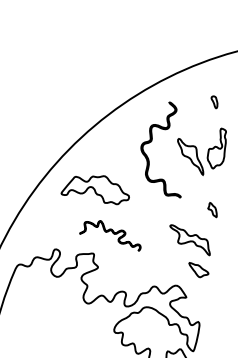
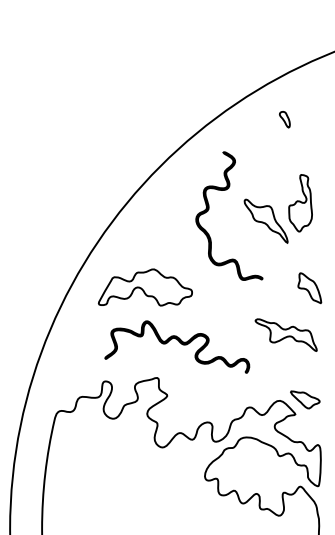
part: (214, 102) -> (284, 119), moved
part: (212, 210) -> (309, 288), size x1.67
part: (111, 234) -> (177, 346), size x1.67
part: (198, 270) -> (305, 399), moved

